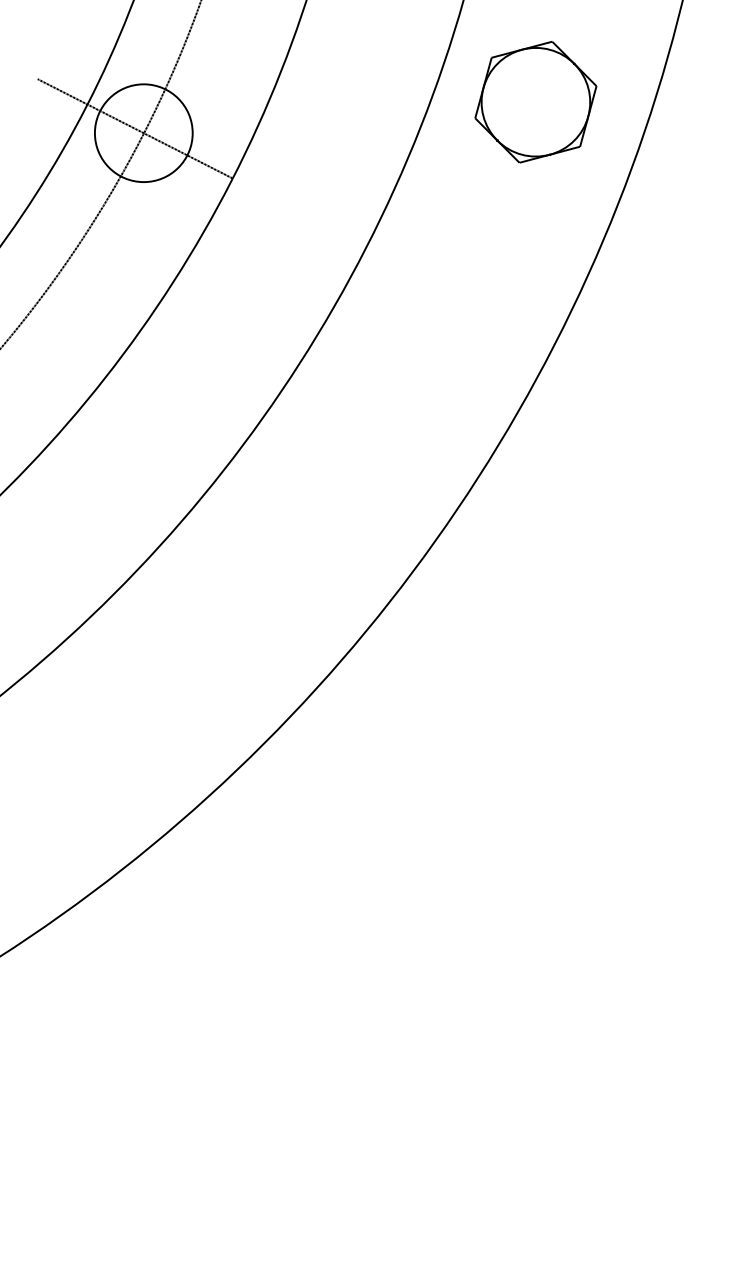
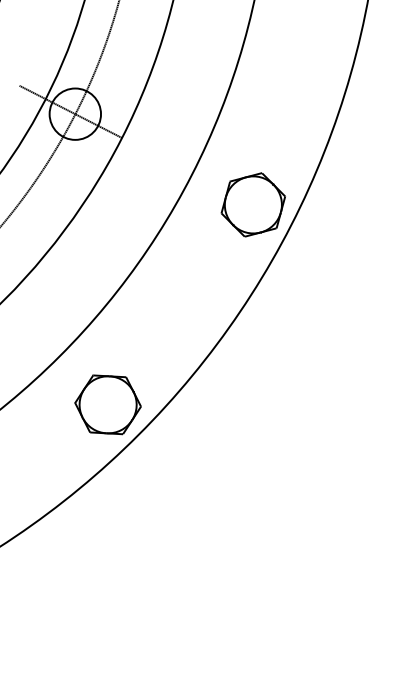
part: (534, 101) -> (252, 204), moved
part: (205, 685) -> (107, 404), added

